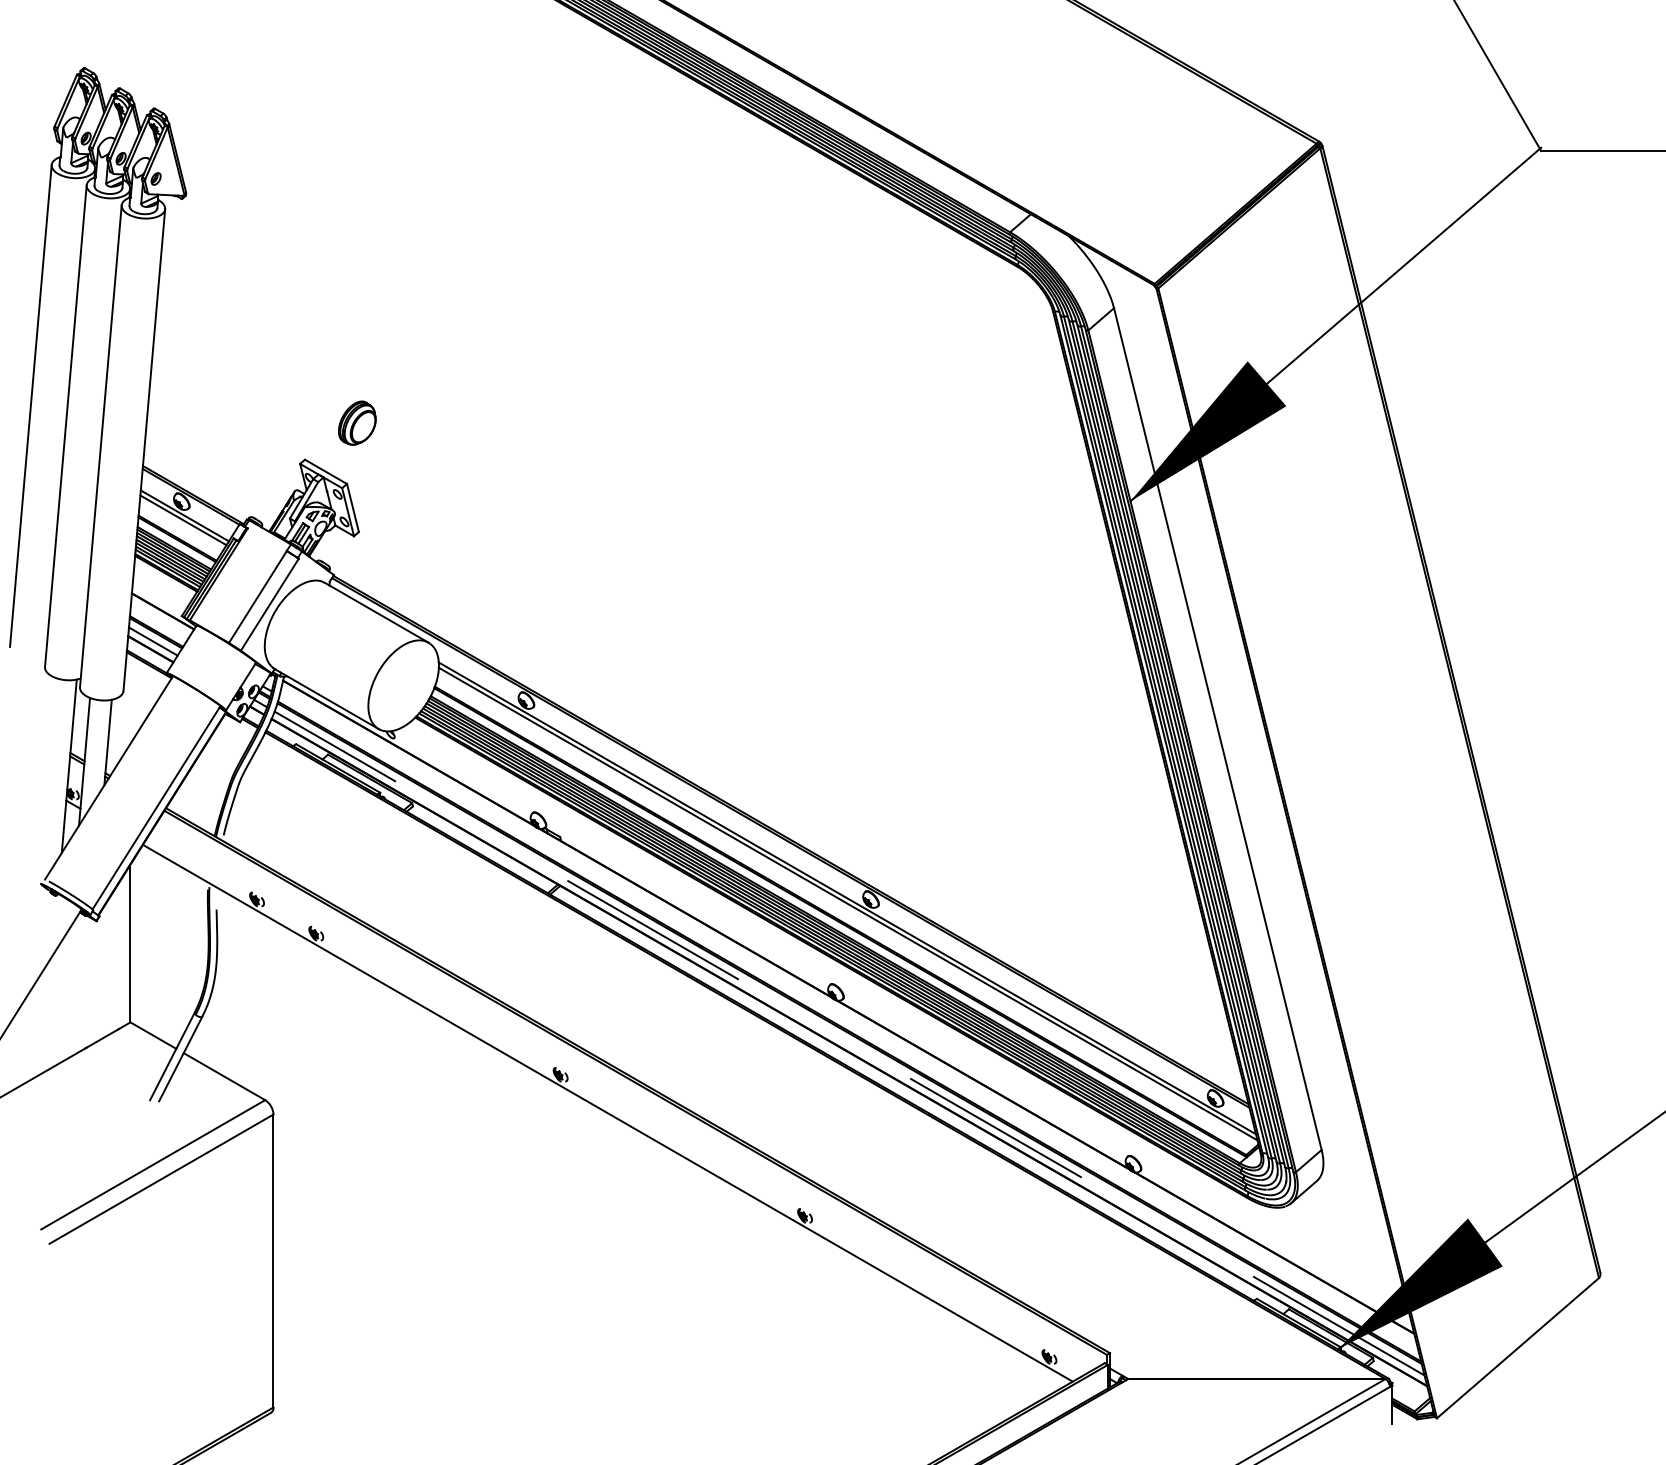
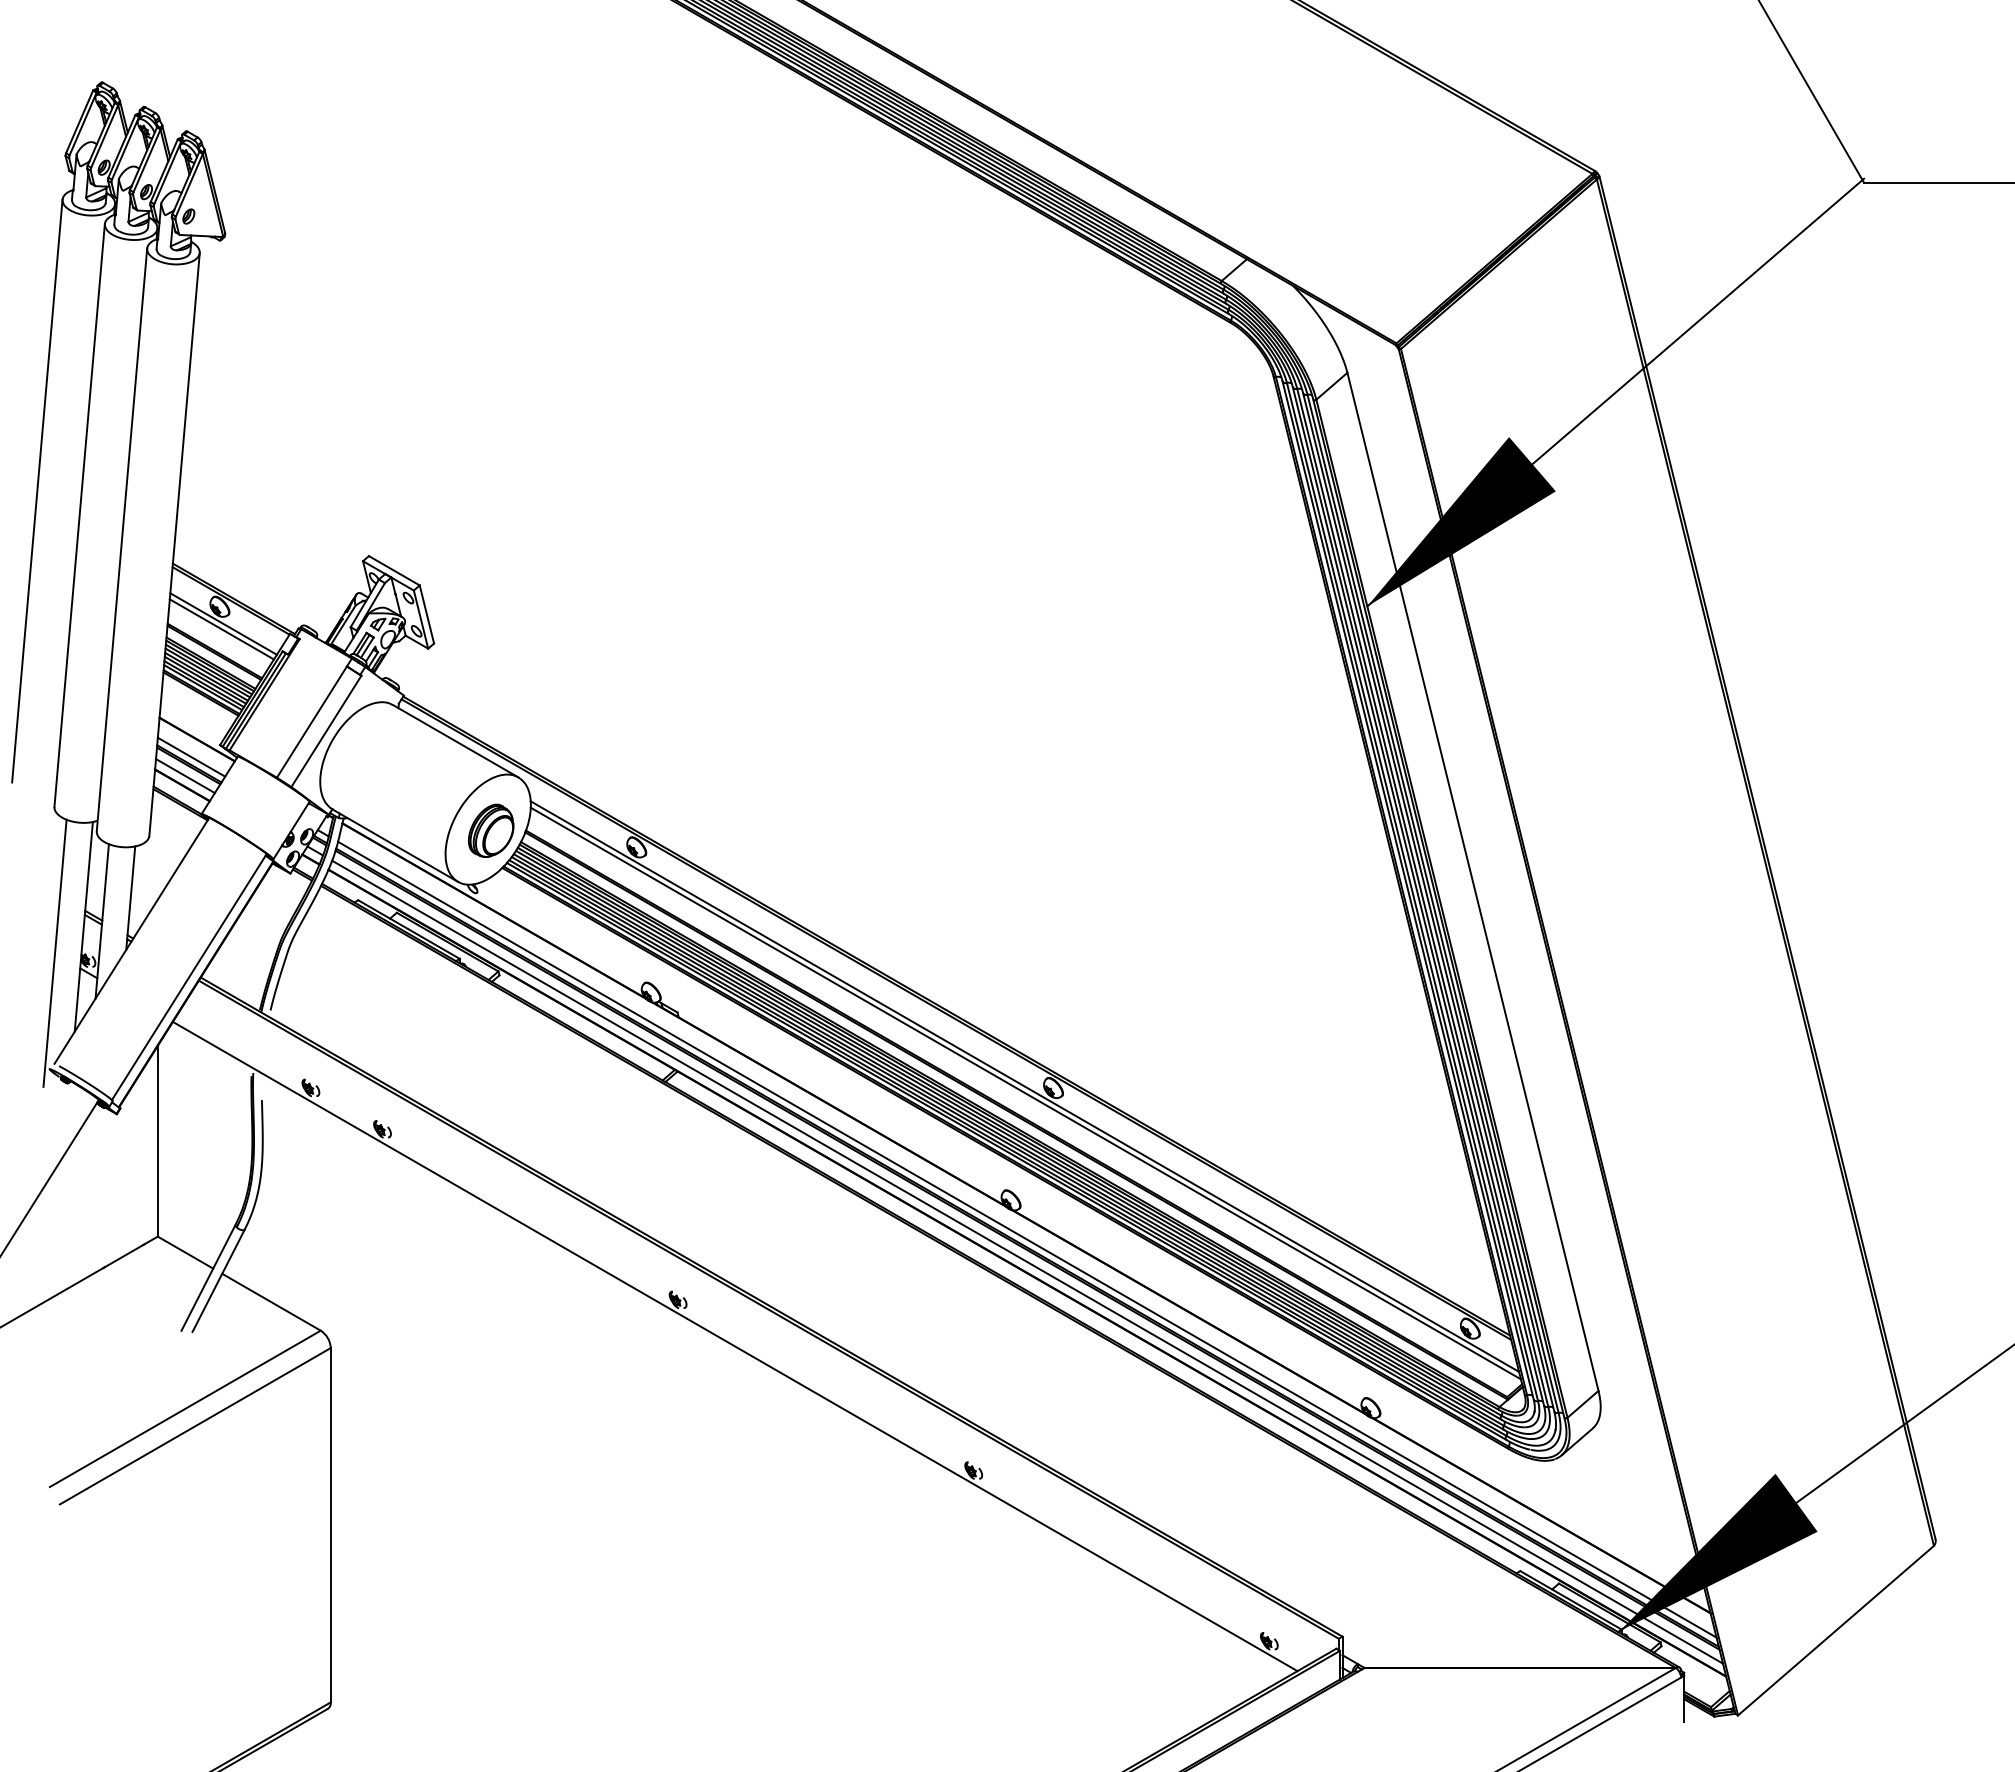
part: (357, 422) -> (491, 830), moved
line: (158, 625) -> (191, 756), added
line: (45, 787) -> (54, 952), added
line: (849, 1024) -> (1027, 1239), added
line: (849, 1043) -> (1027, 1262), dashed -> solid

